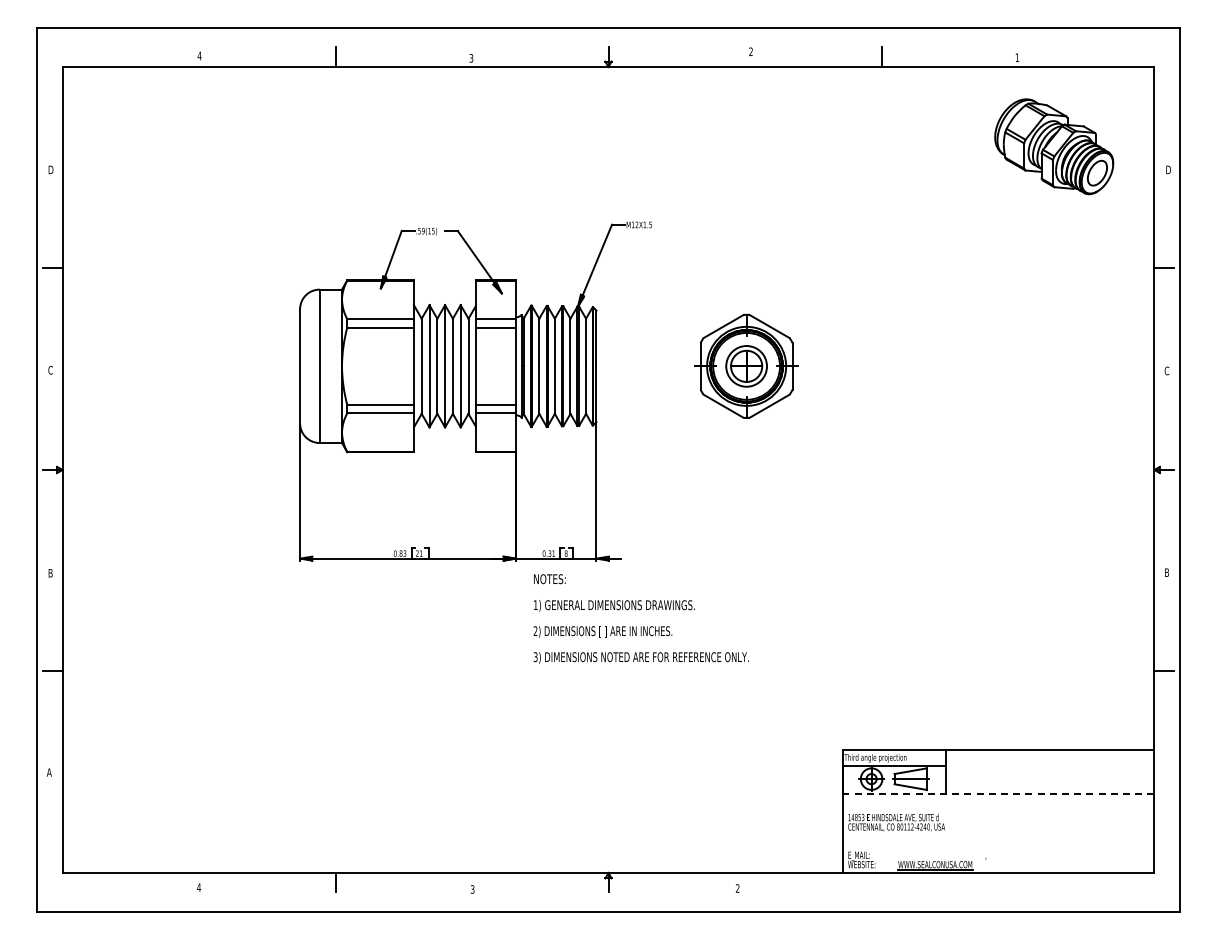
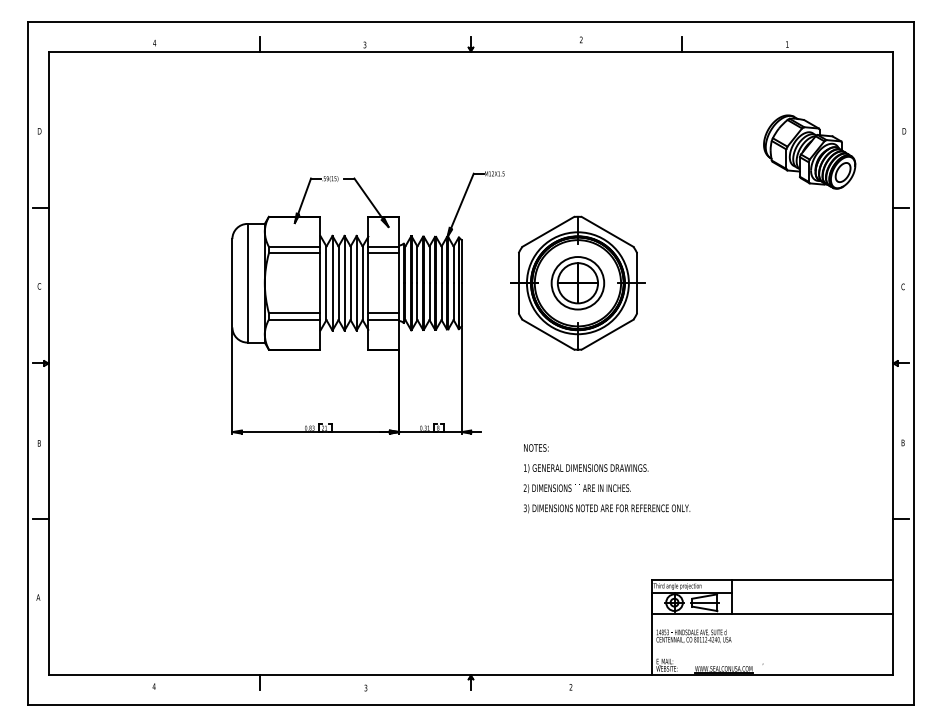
part: (1054, 146) -> (809, 151), moved
part: (746, 366) -> (577, 283), size x1.67
text: (640, 618) -> (606, 478), moved
line: (998, 793) -> (772, 613), dashed -> solid

